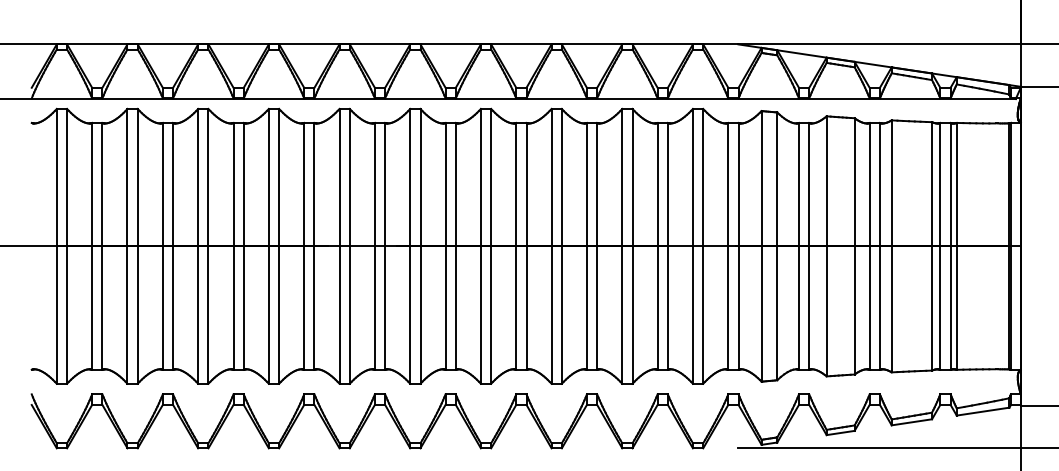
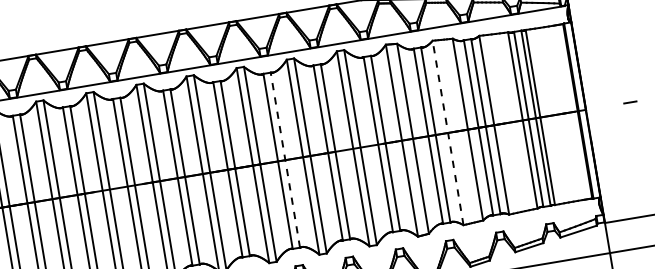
line: (597, 245) -> (285, 159), solid -> dashed
line: (826, 245) -> (447, 132), solid -> dashed

